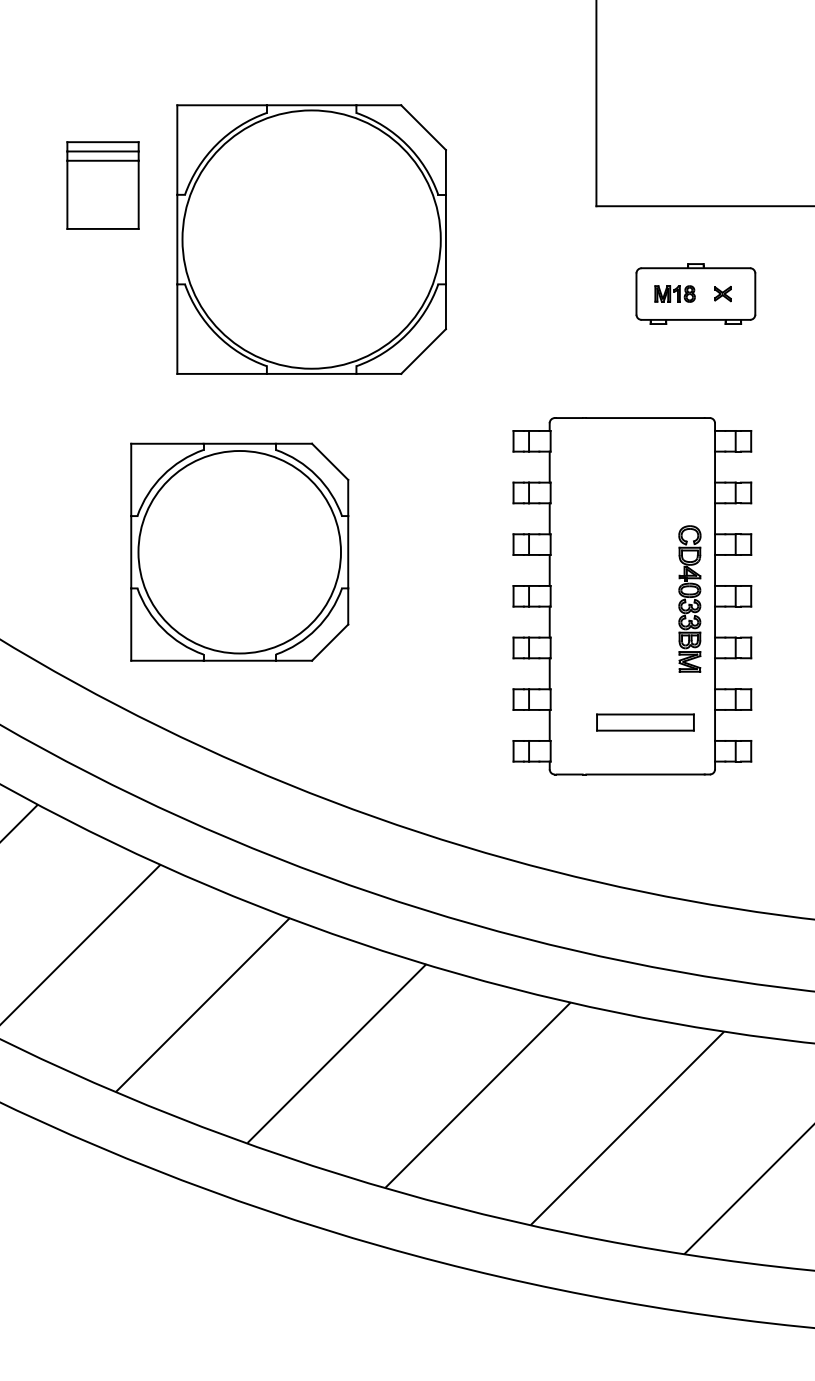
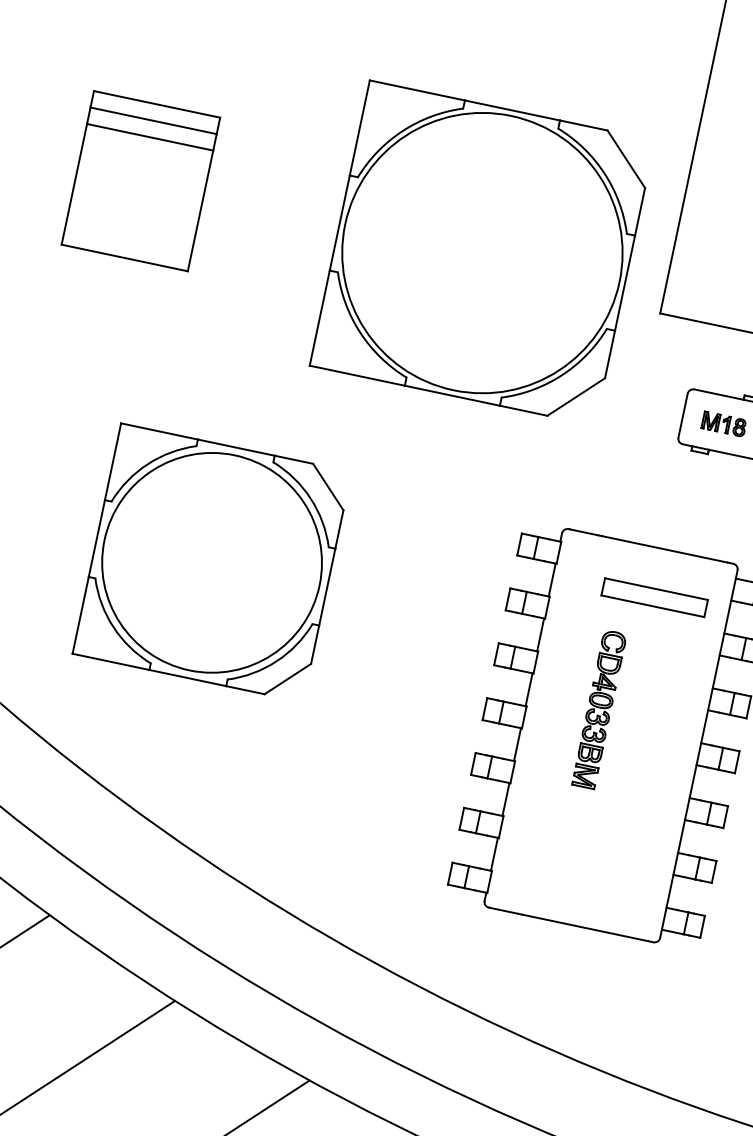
part: (102, 185) -> (140, 180), size x1.67
part: (311, 239) -> (482, 252), moved
part: (239, 551) -> (211, 561), moved
part: (689, 598) -> (599, 709), moved
part: (645, 722) -> (654, 597), moved

